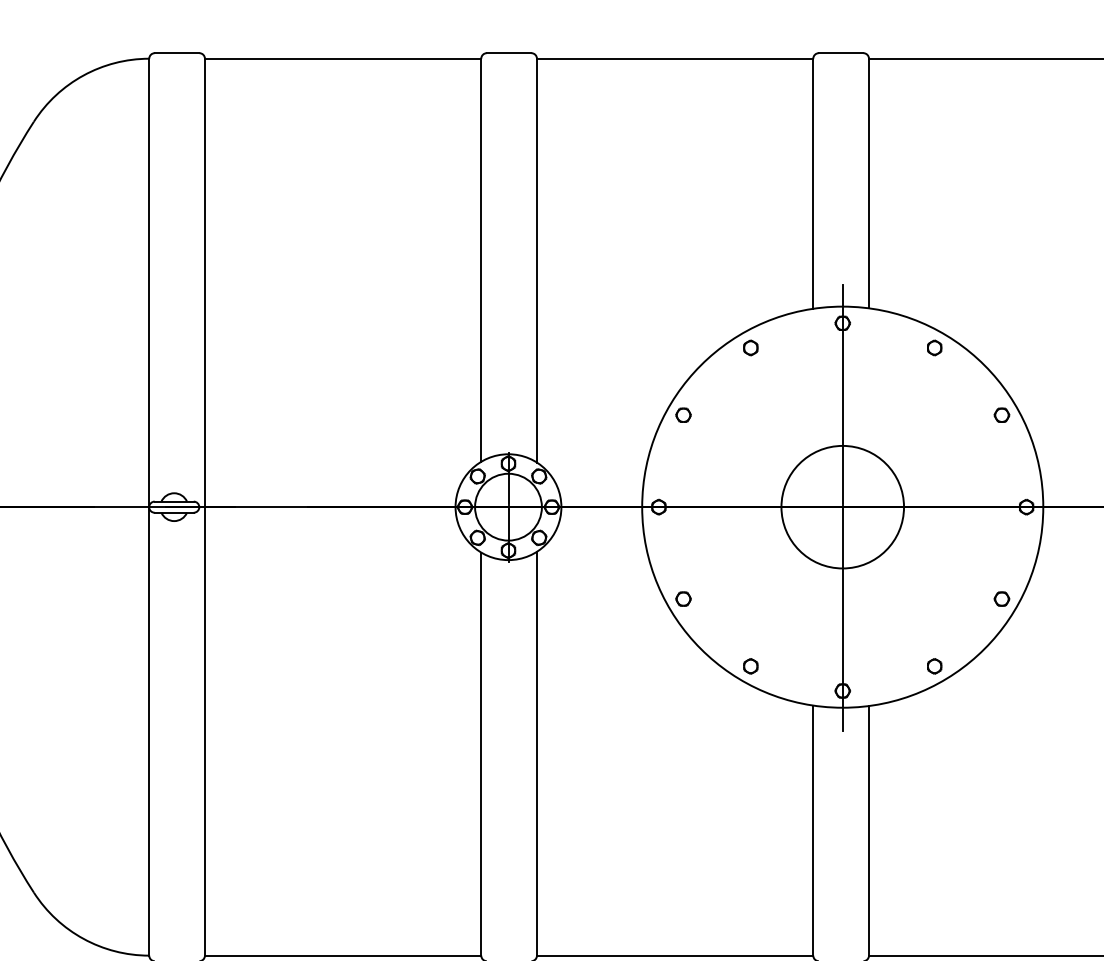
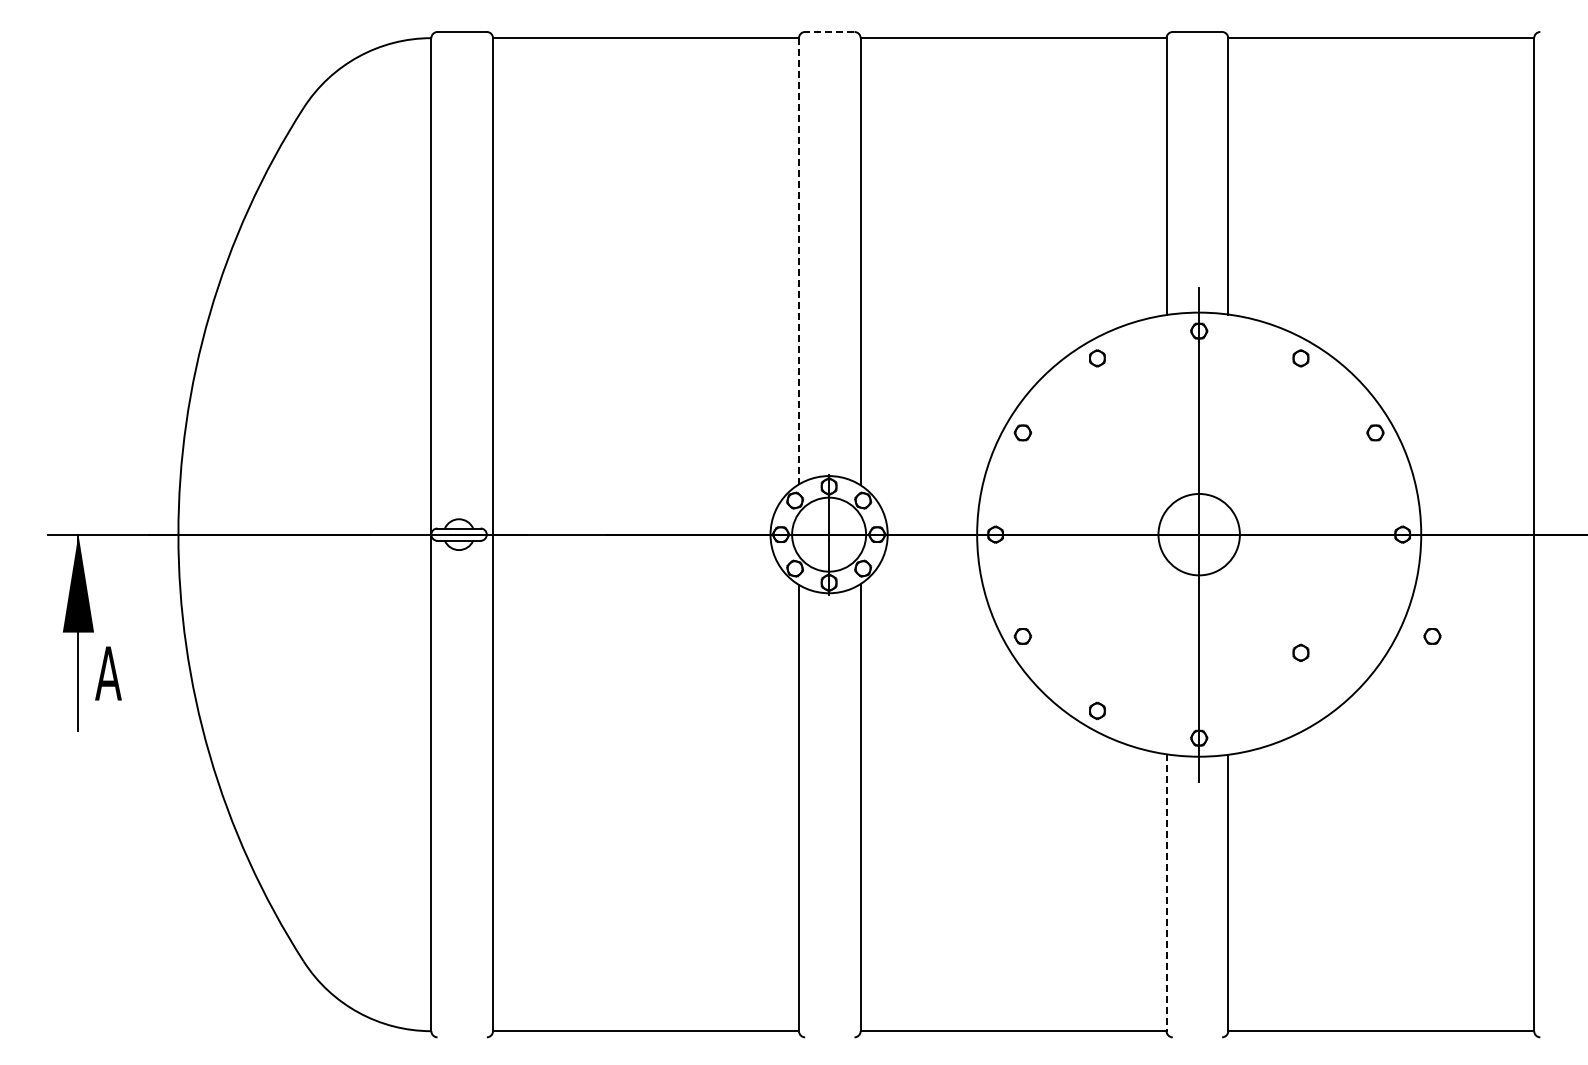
line: (508, 52) -> (829, 31), solid -> dashed
line: (480, 260) -> (798, 261), solid -> dashed
circle: (843, 507) -> (1199, 534), size x0.6
part: (1001, 599) -> (1432, 636), moved
part: (934, 665) -> (1300, 652), moved
line: (813, 831) -> (1166, 893), solid -> dashed

